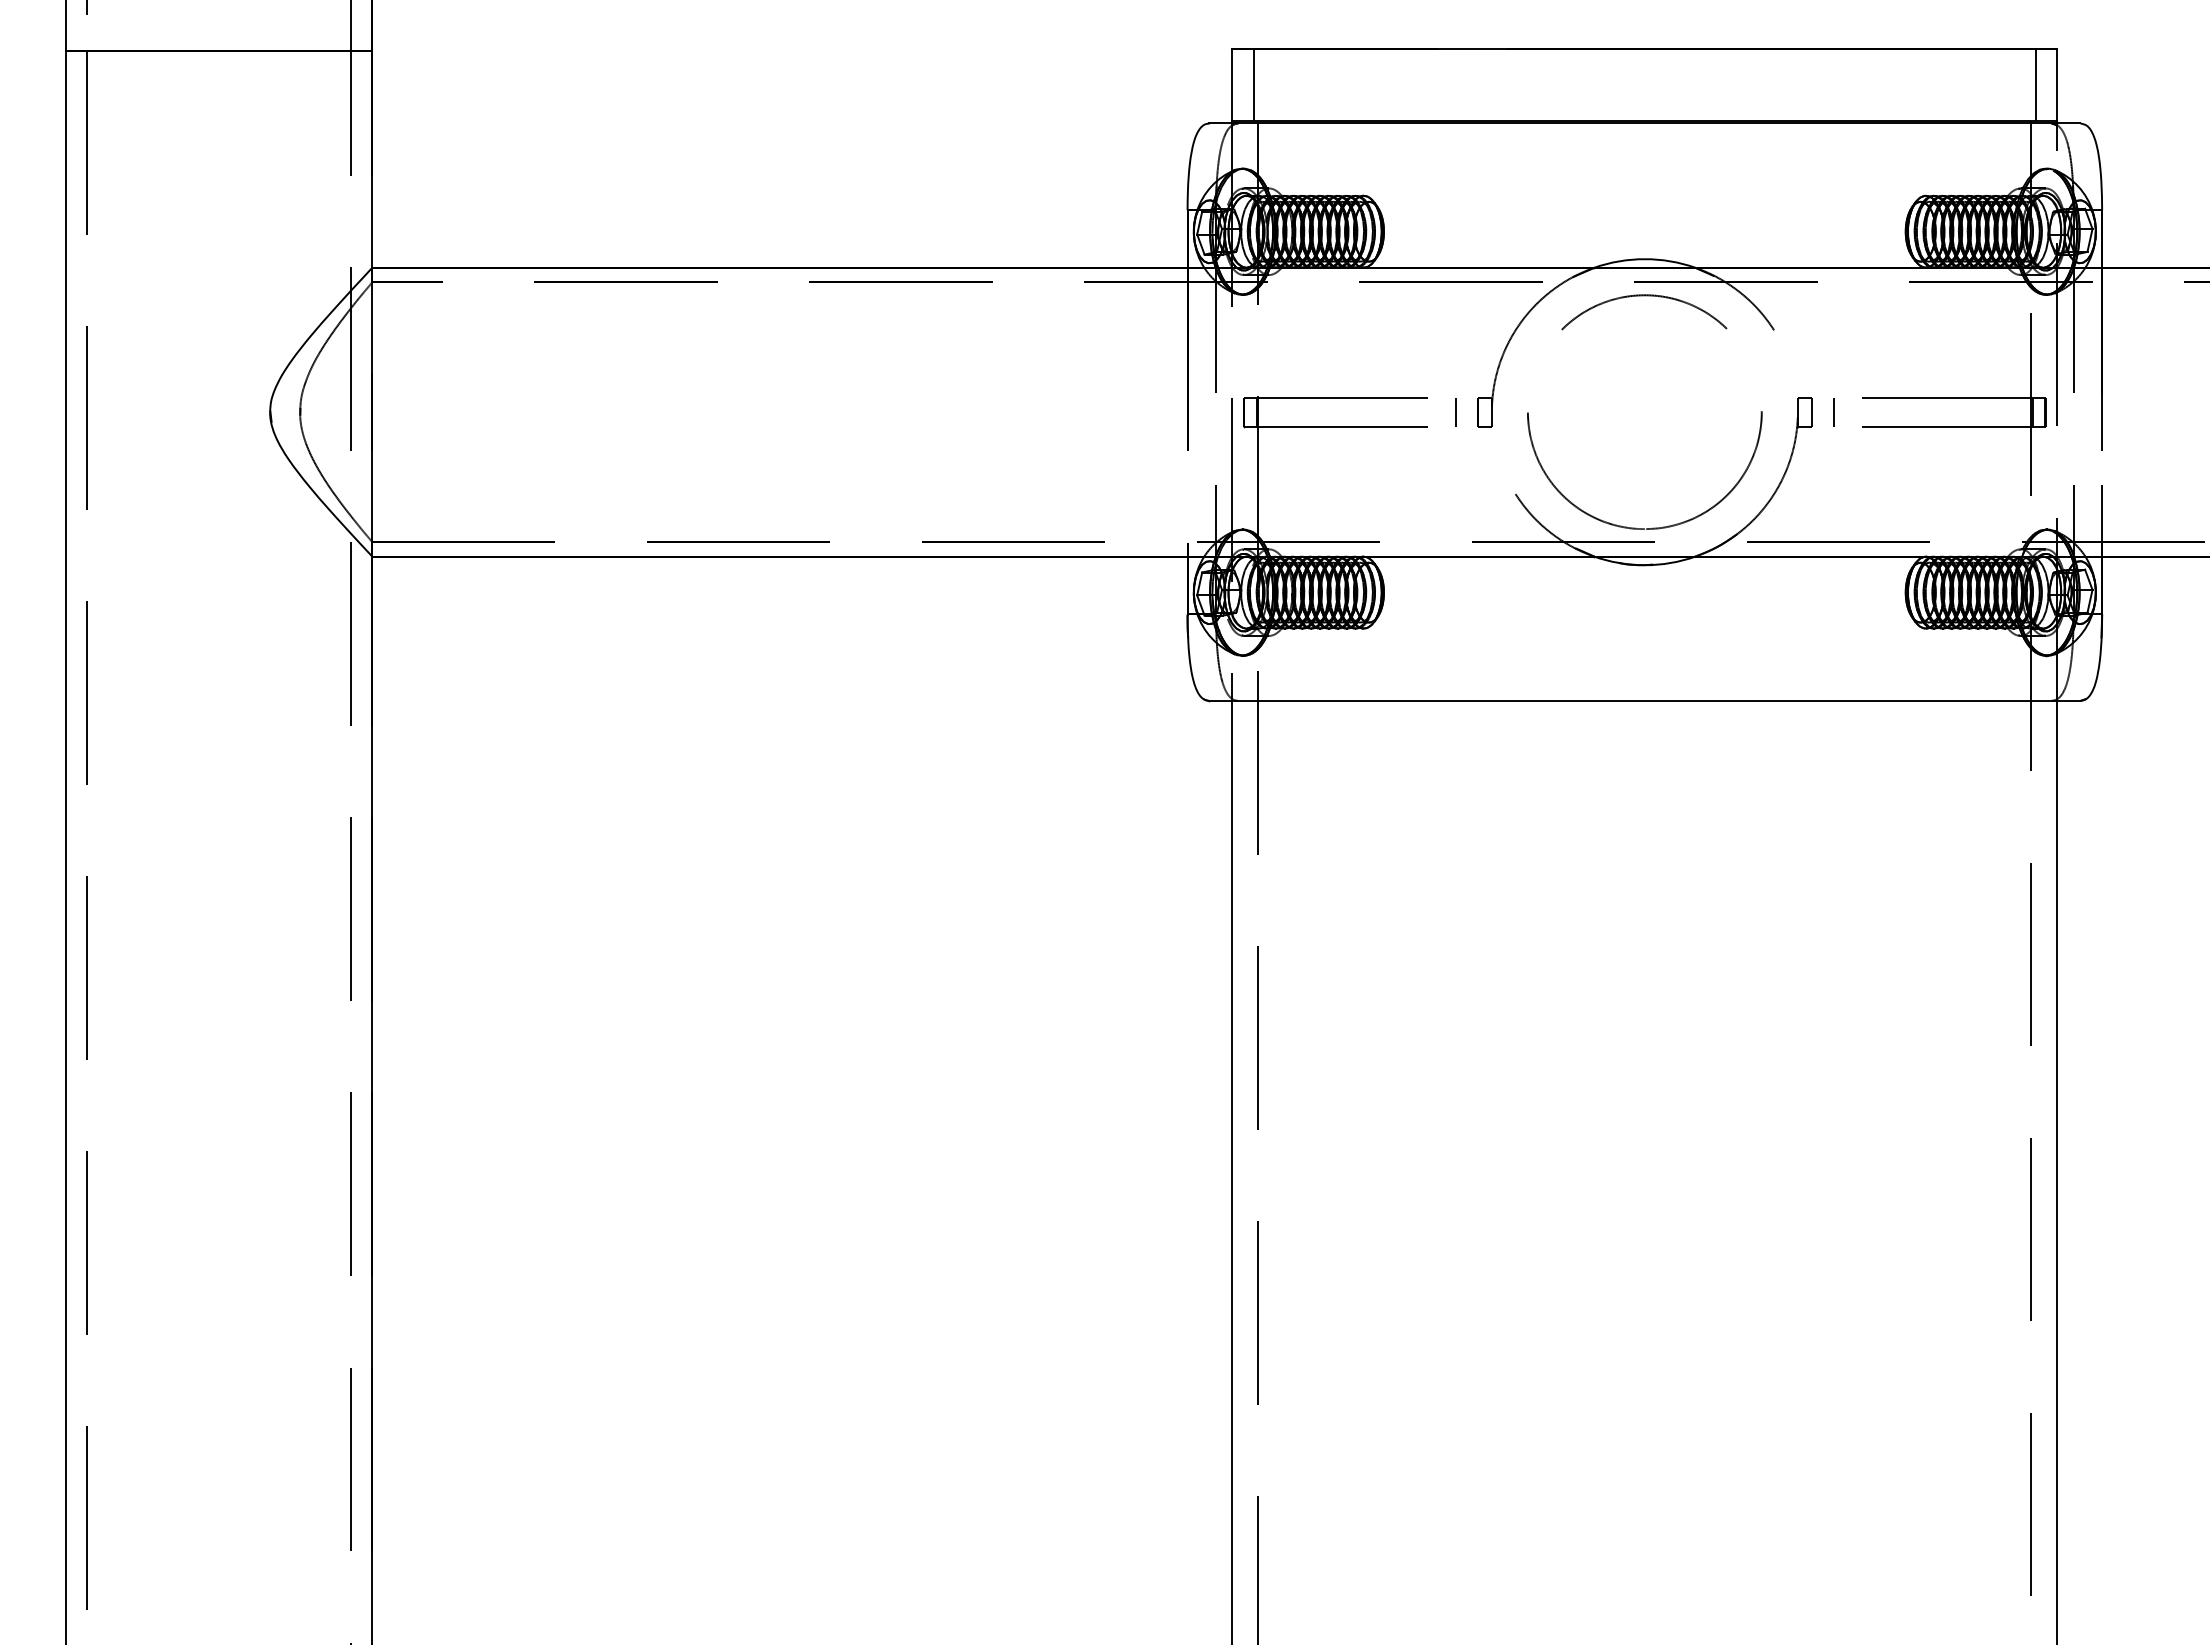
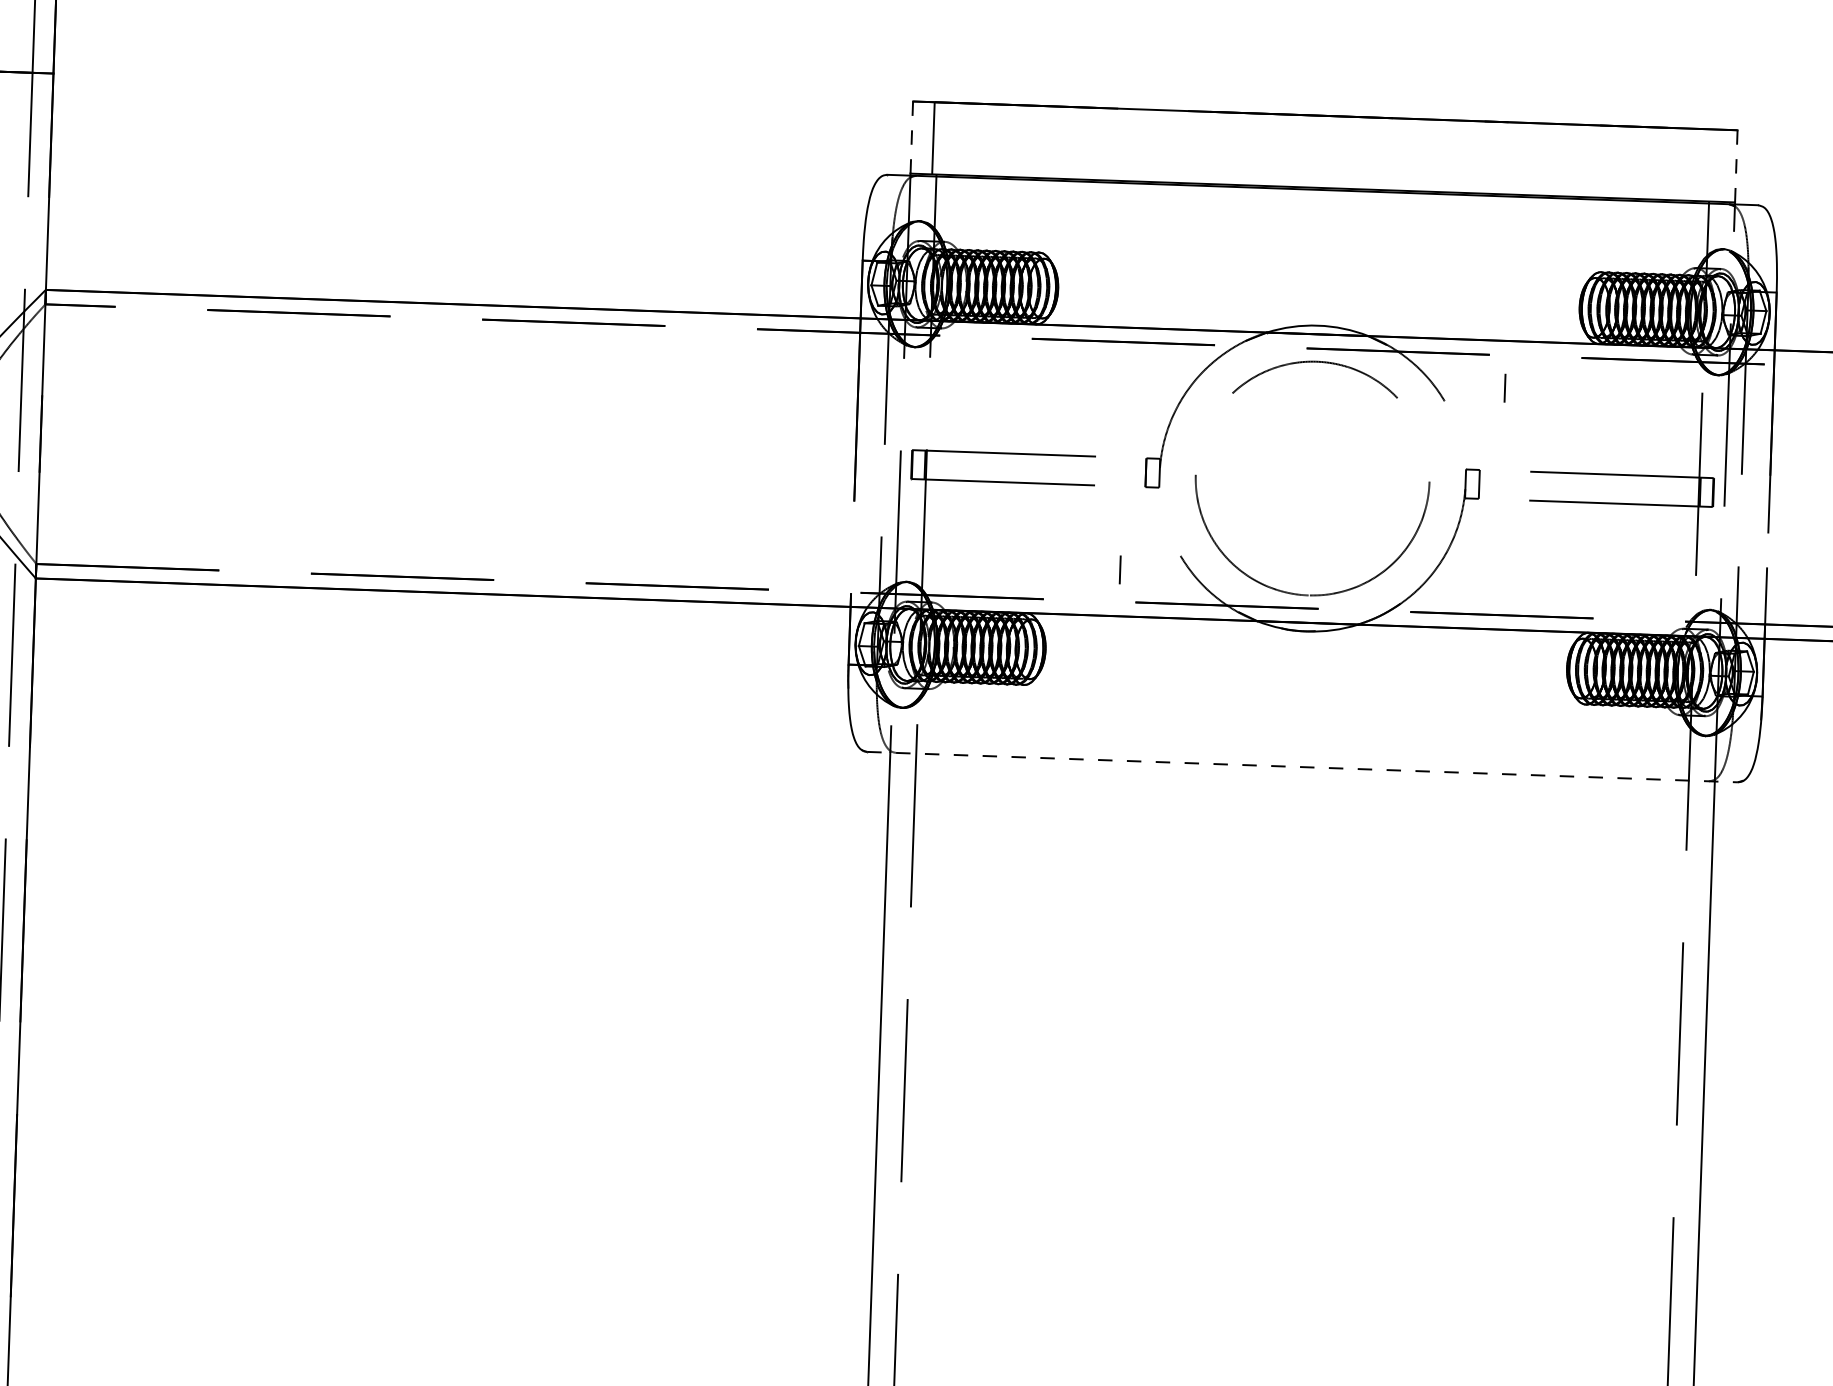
line: (2057, 84) -> (1736, 165), solid -> dashed
line: (1232, 85) -> (911, 137), solid -> dashed
line: (2035, 85) -> (1714, 165), removed
line: (1455, 412) -> (1119, 570), moved
line: (1833, 412) -> (1504, 388), moved
line: (1644, 700) -> (1302, 766), solid -> dashed

